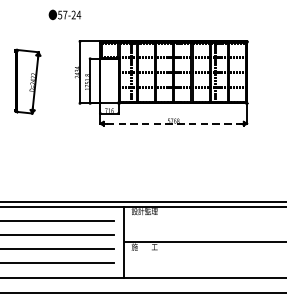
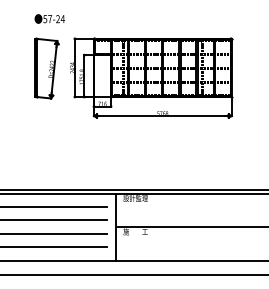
text: (64, 14) -> (49, 18), moved
part: (27, 81) -> (46, 68), moved
line: (173, 124) -> (162, 116), dashed -> solid

